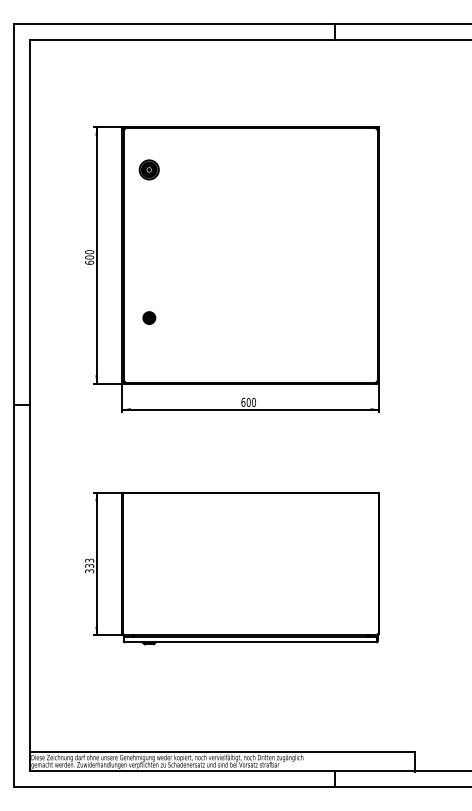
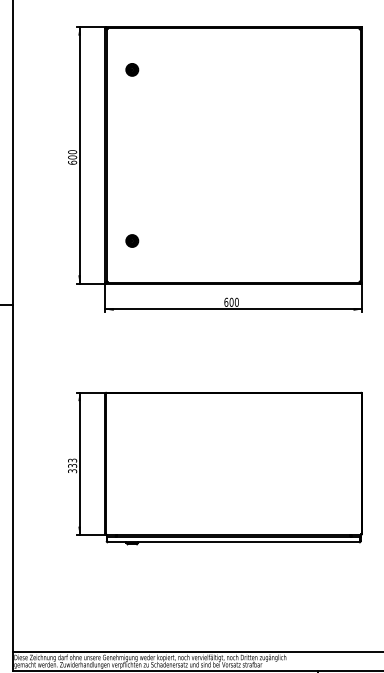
part: (149, 169) -> (132, 69), size x0.62
part: (149, 317) -> (132, 240), moved

